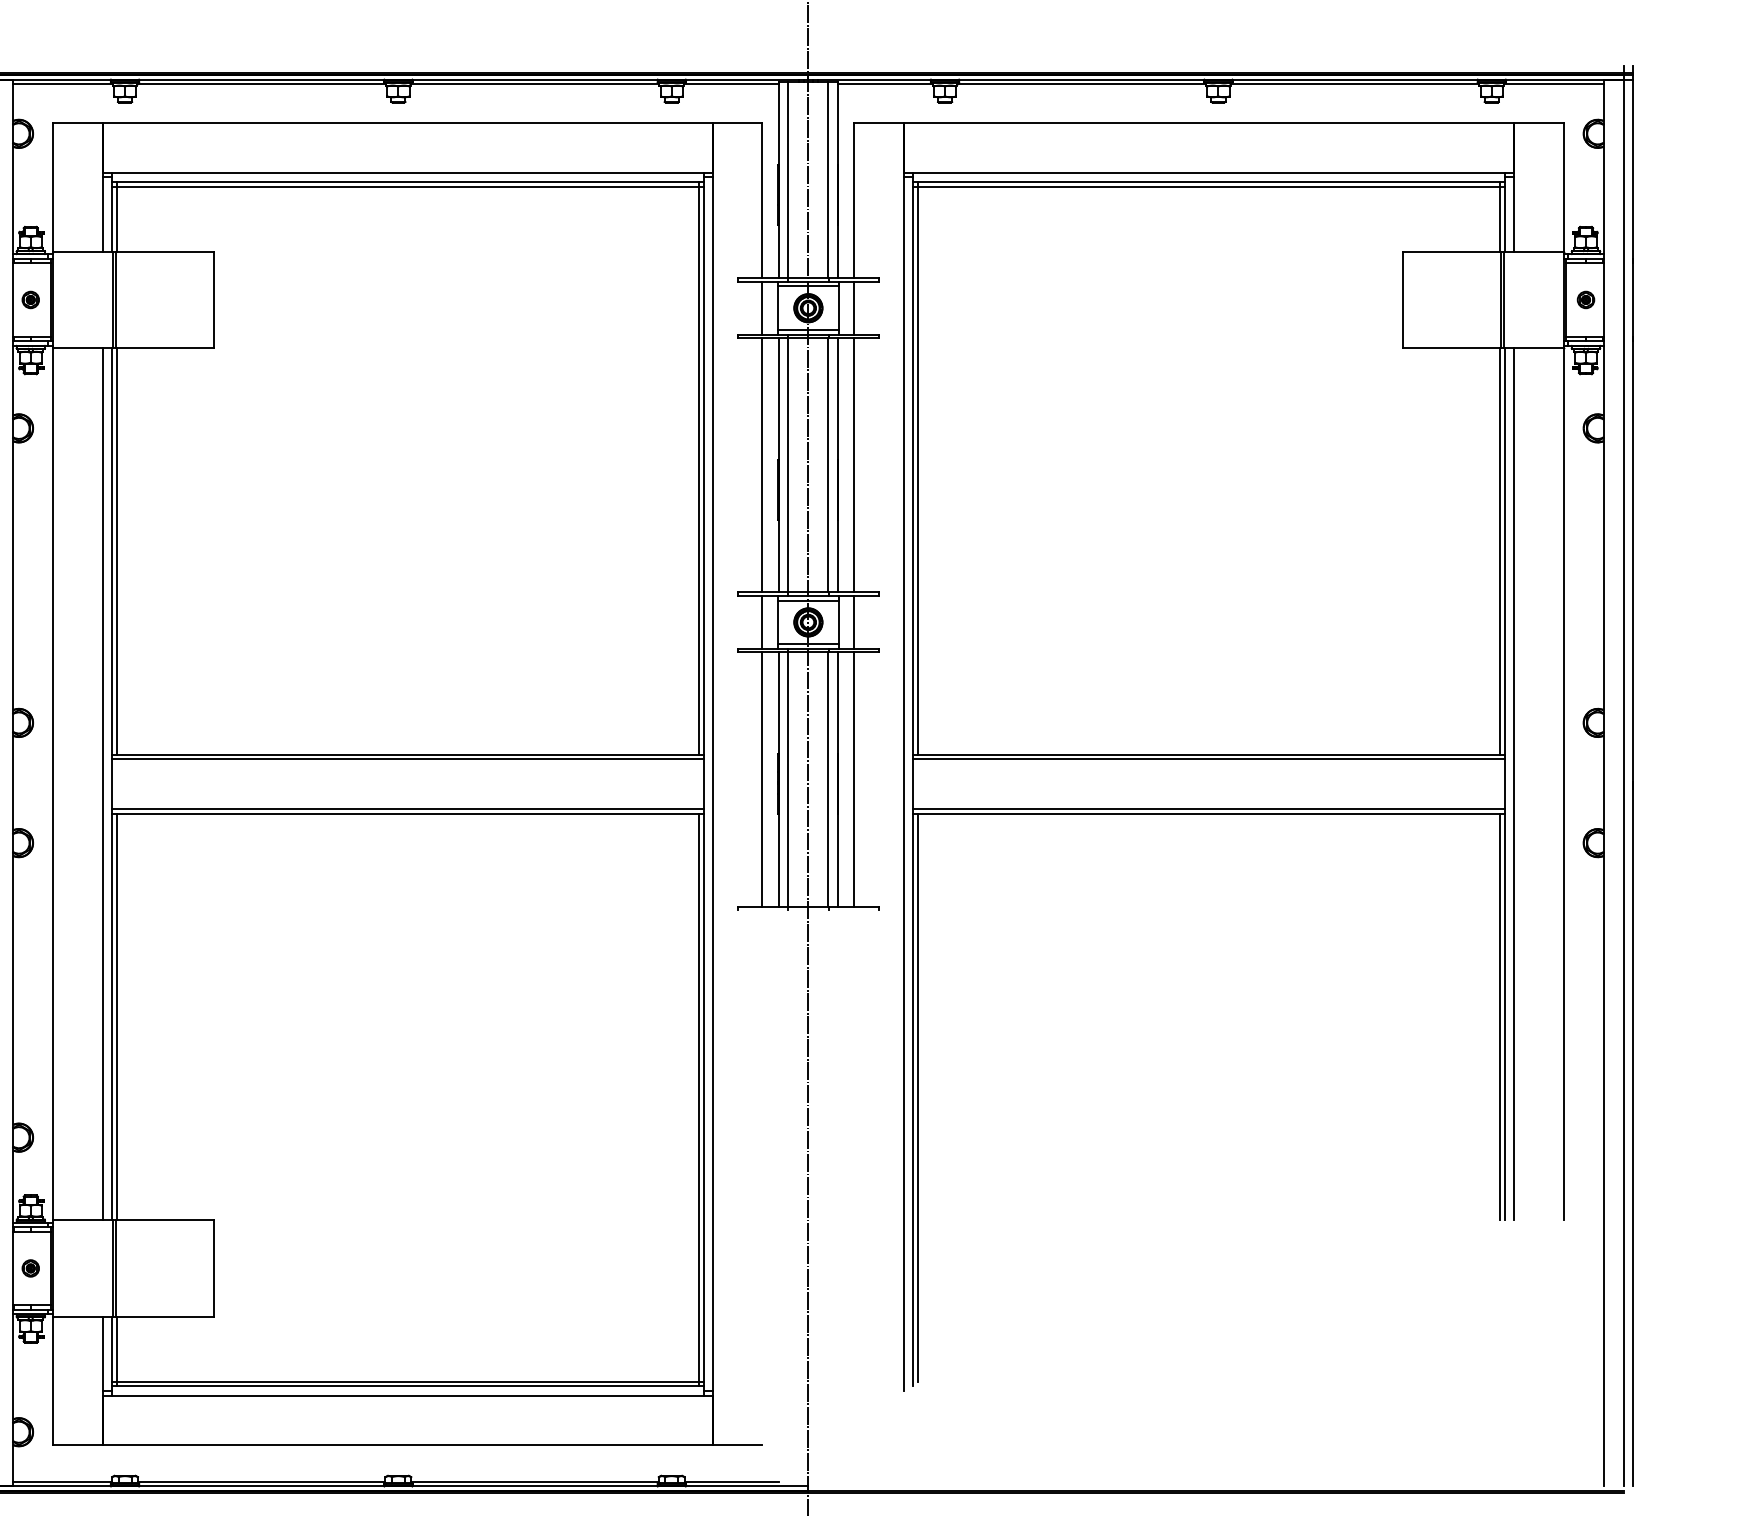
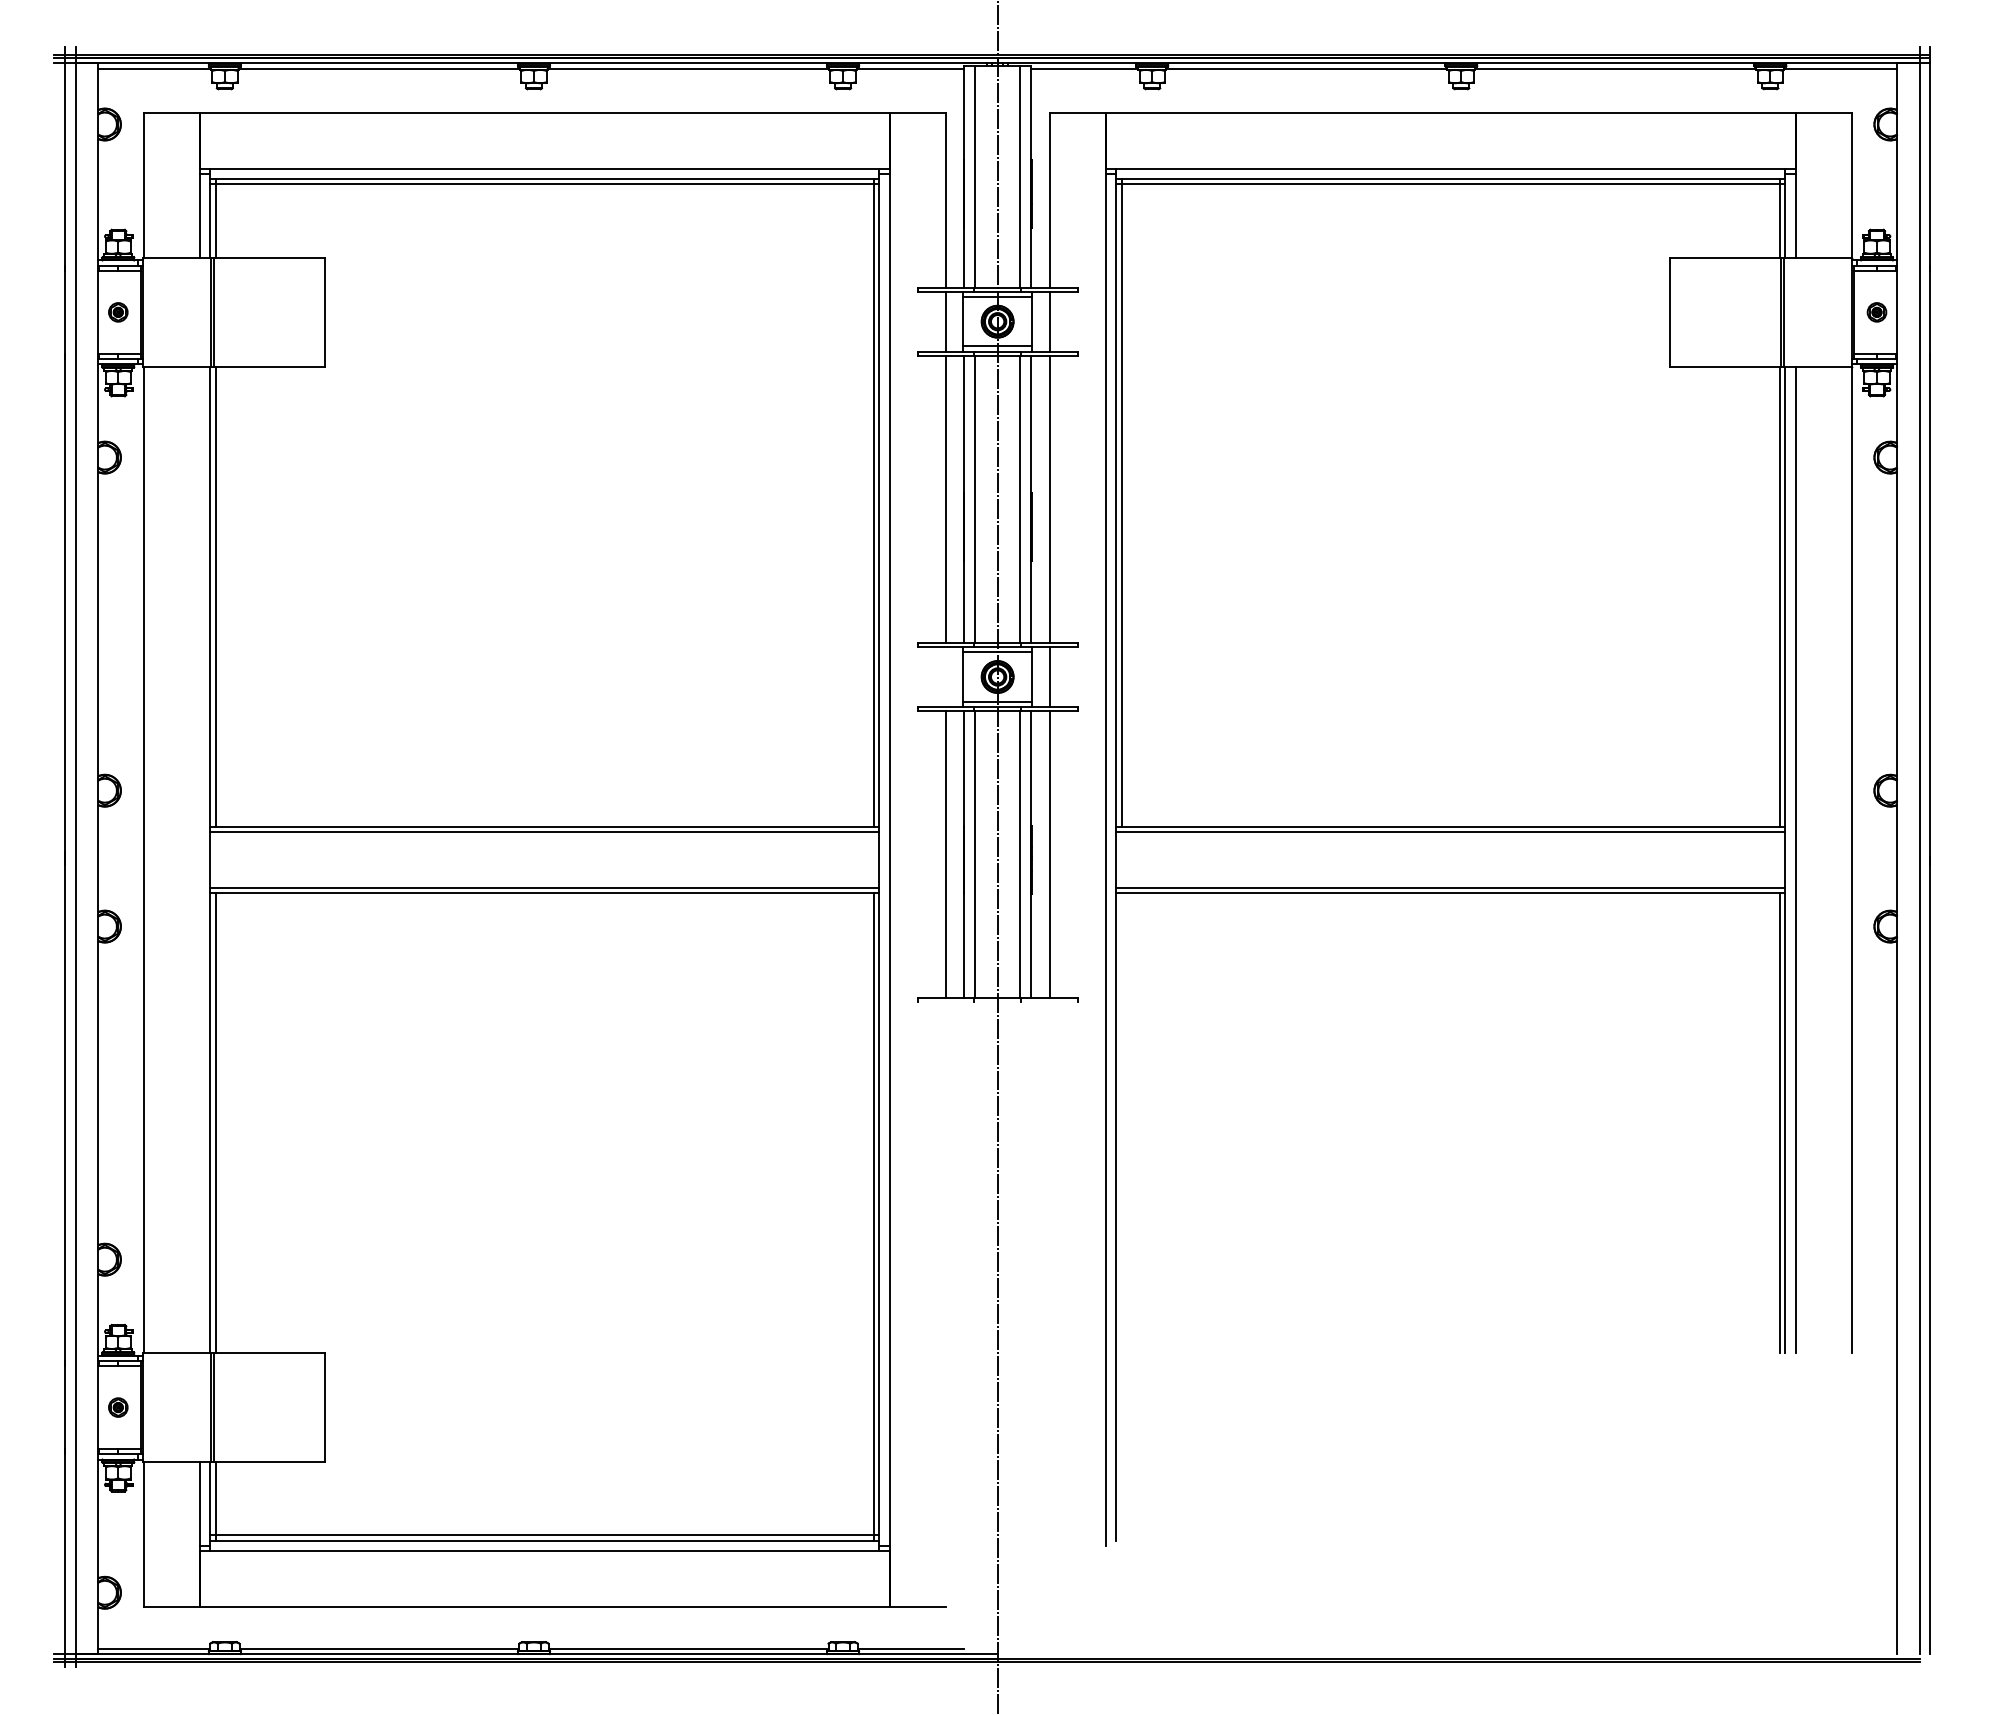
line: (762, 622) -> (945, 677), removed
line: (102, 783) -> (199, 859), removed
line: (917, 1097) -> (1121, 1214), removed

